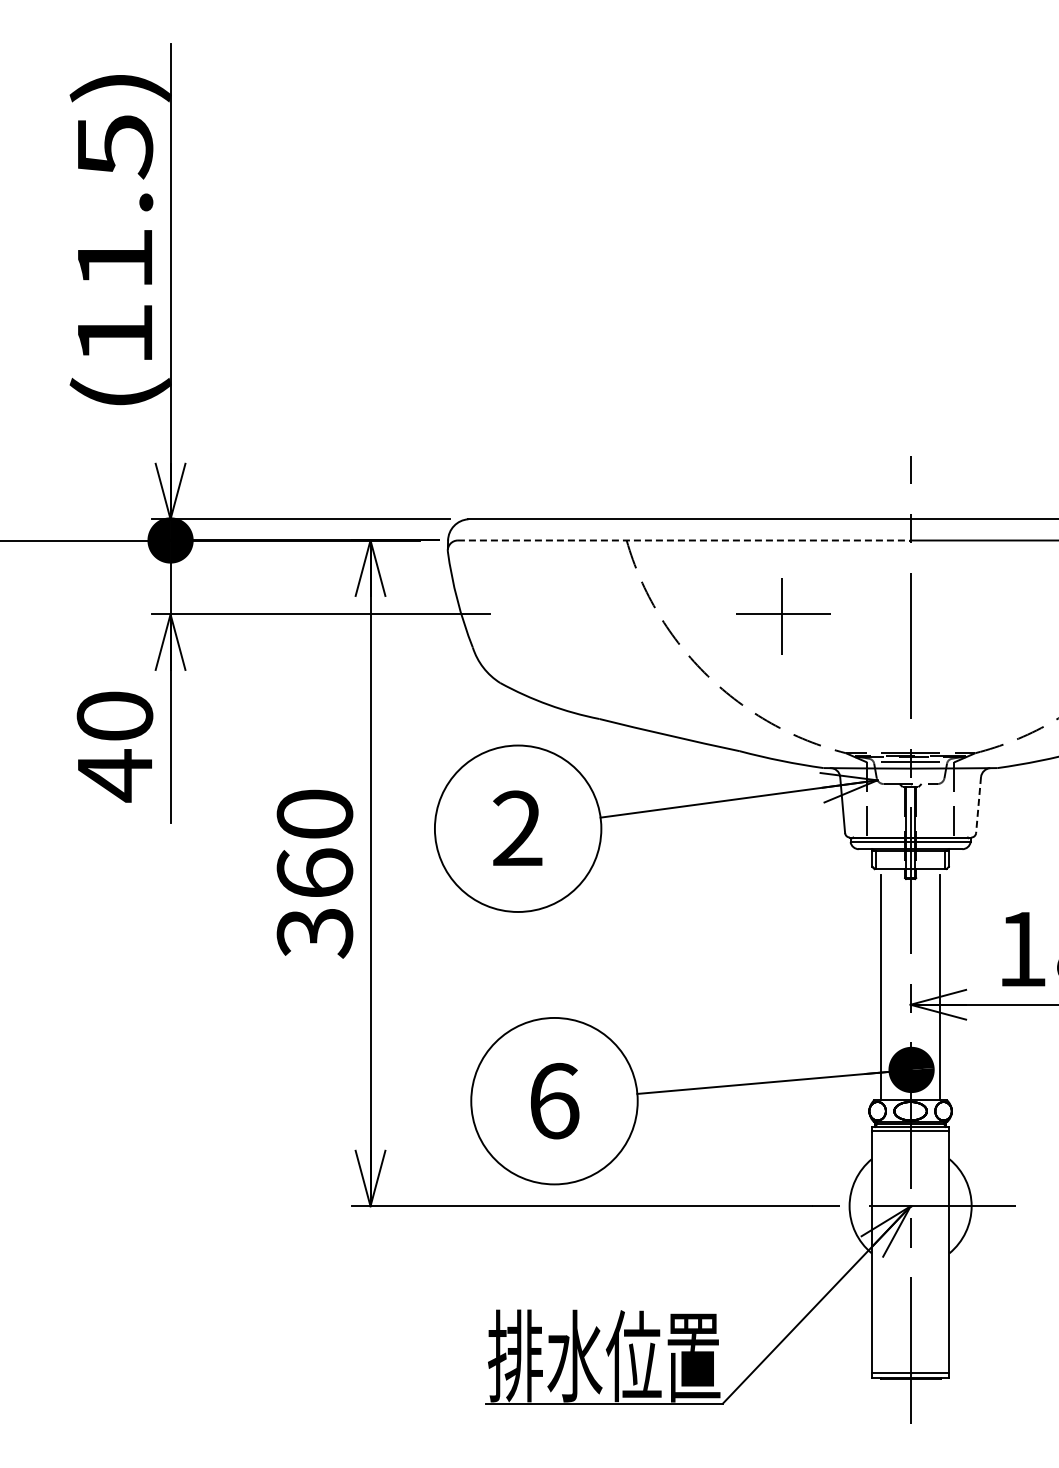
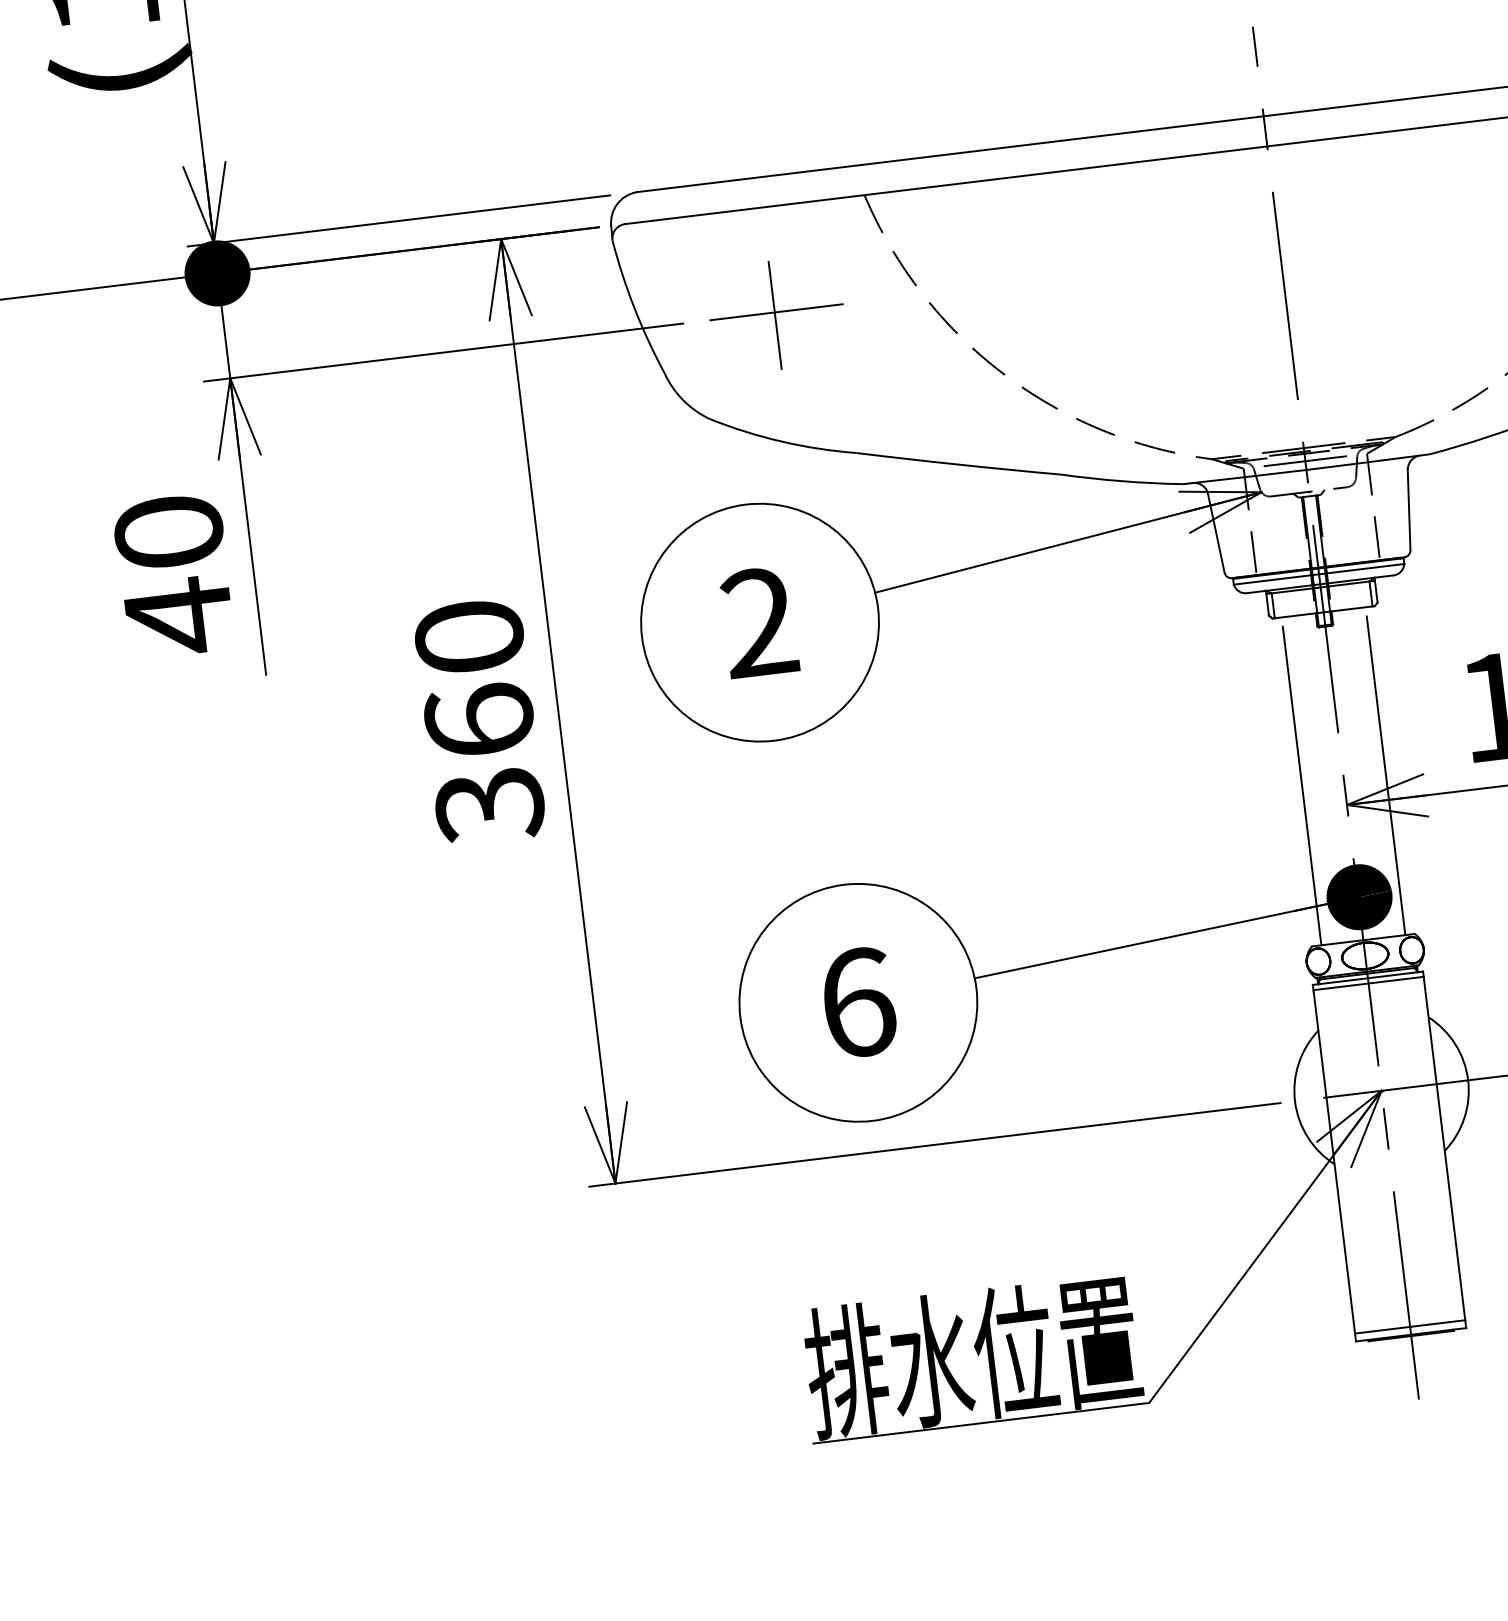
line: (684, 540) -> (946, 185), dashed -> solid
part: (783, 616) -> (776, 315), moved
line: (978, 805) -> (1409, 510), dashed -> solid

